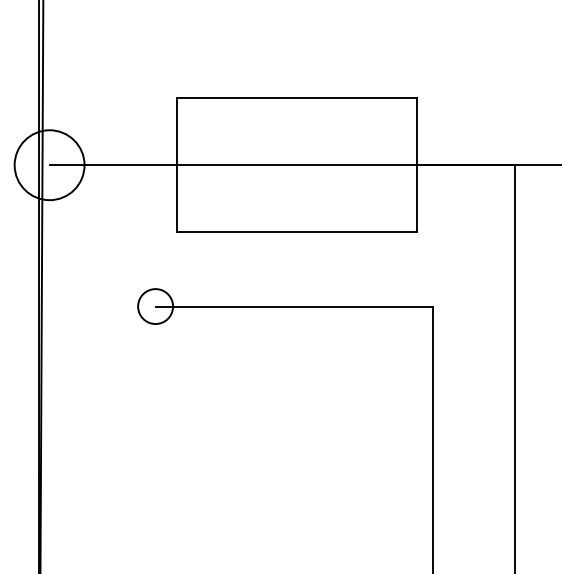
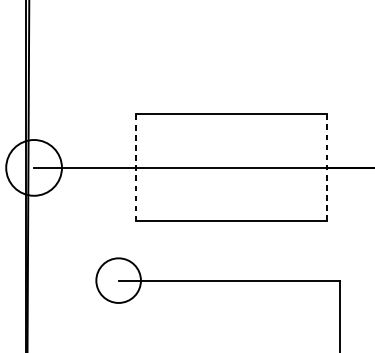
line: (176, 164) -> (135, 167), solid -> dashed
line: (417, 165) -> (327, 168), solid -> dashed
circle: (155, 306) -> (118, 280), size x1.6

